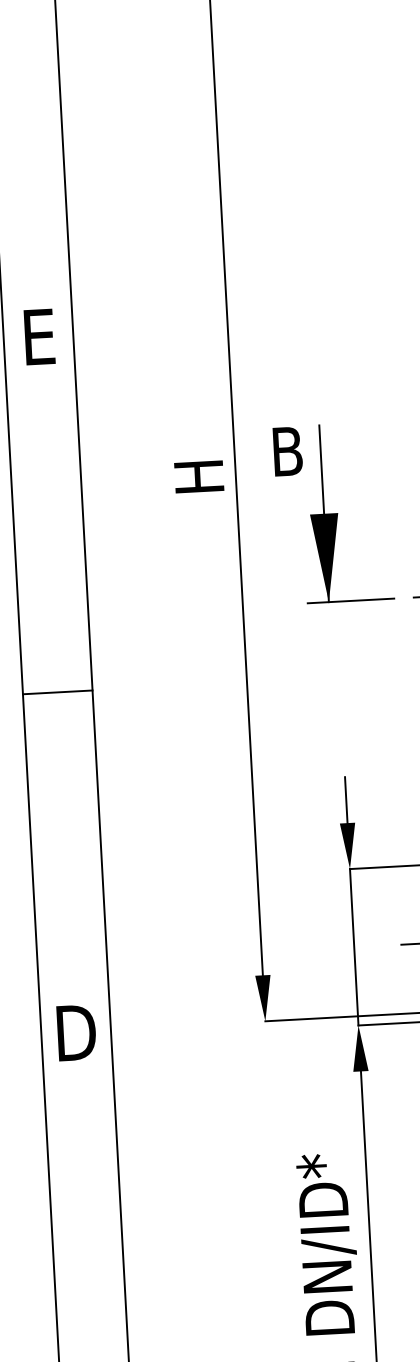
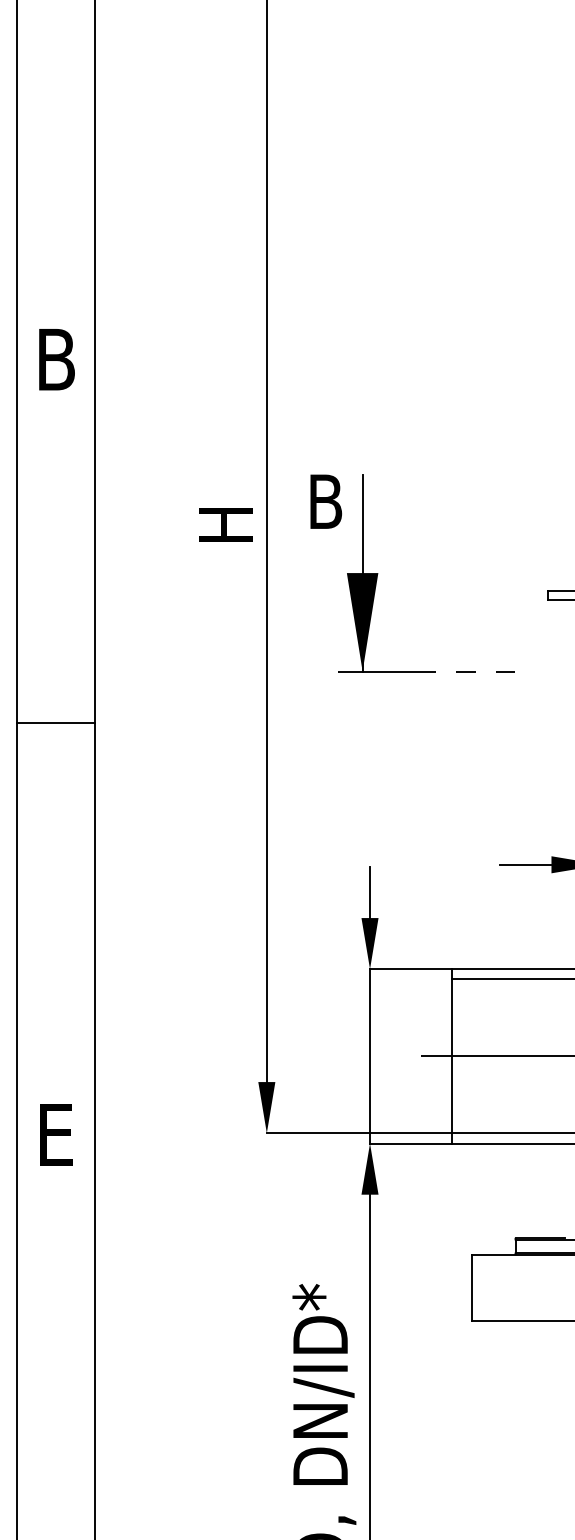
text: (38, 336) -> (56, 359), E -> B
line: (57, 692) -> (55, 723), moved
text: (76, 1032) -> (56, 1134), D -> E

